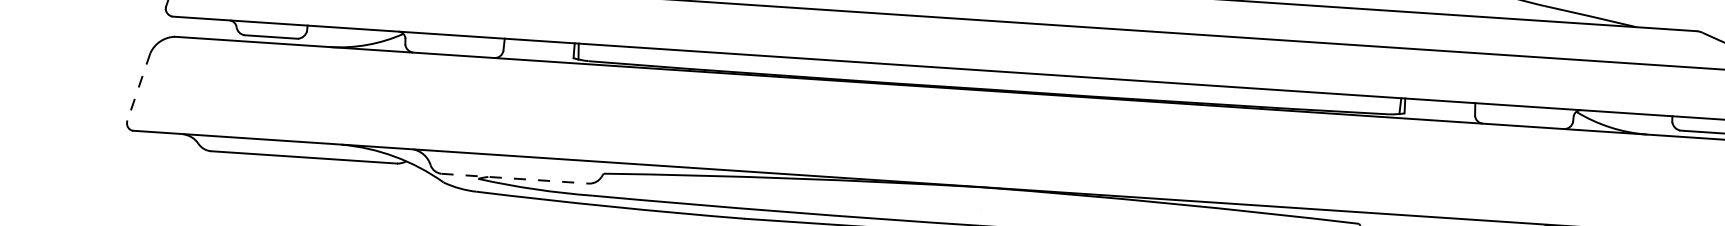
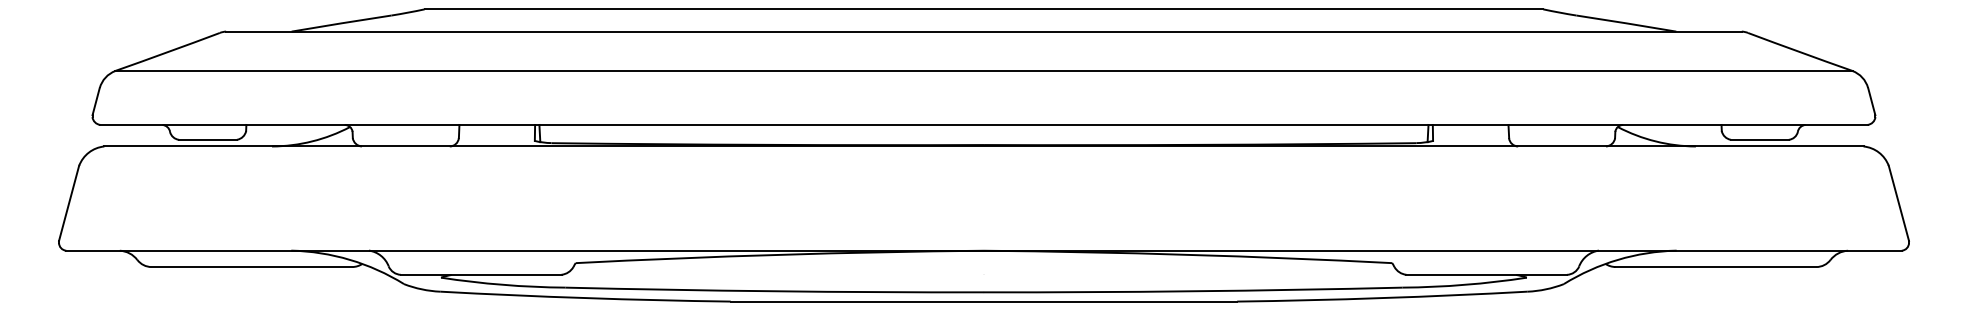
line: (139, 87) -> (69, 203), dashed -> solid
line: (515, 178) -> (481, 274), dashed -> solid

